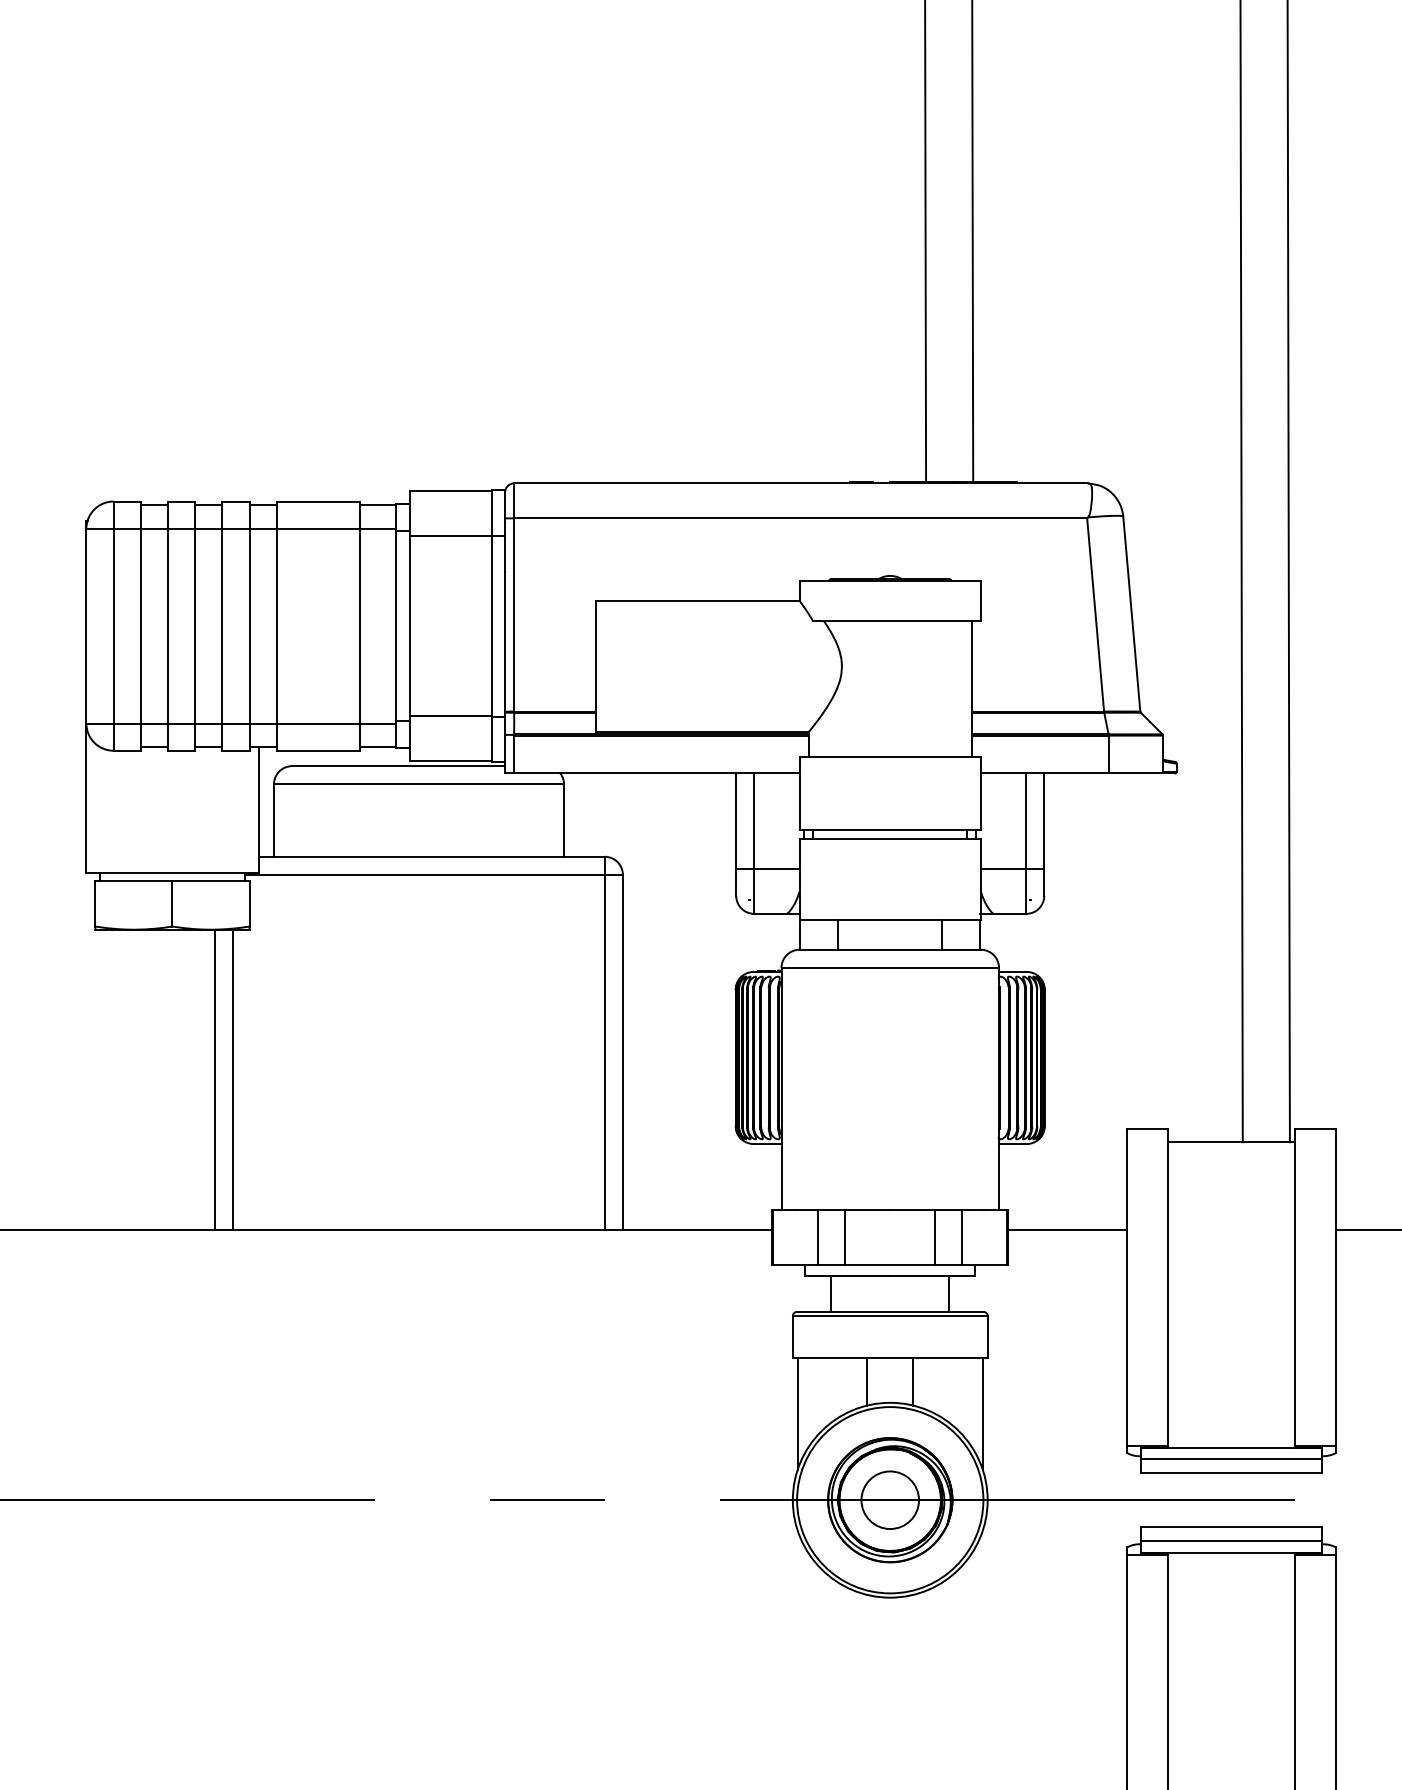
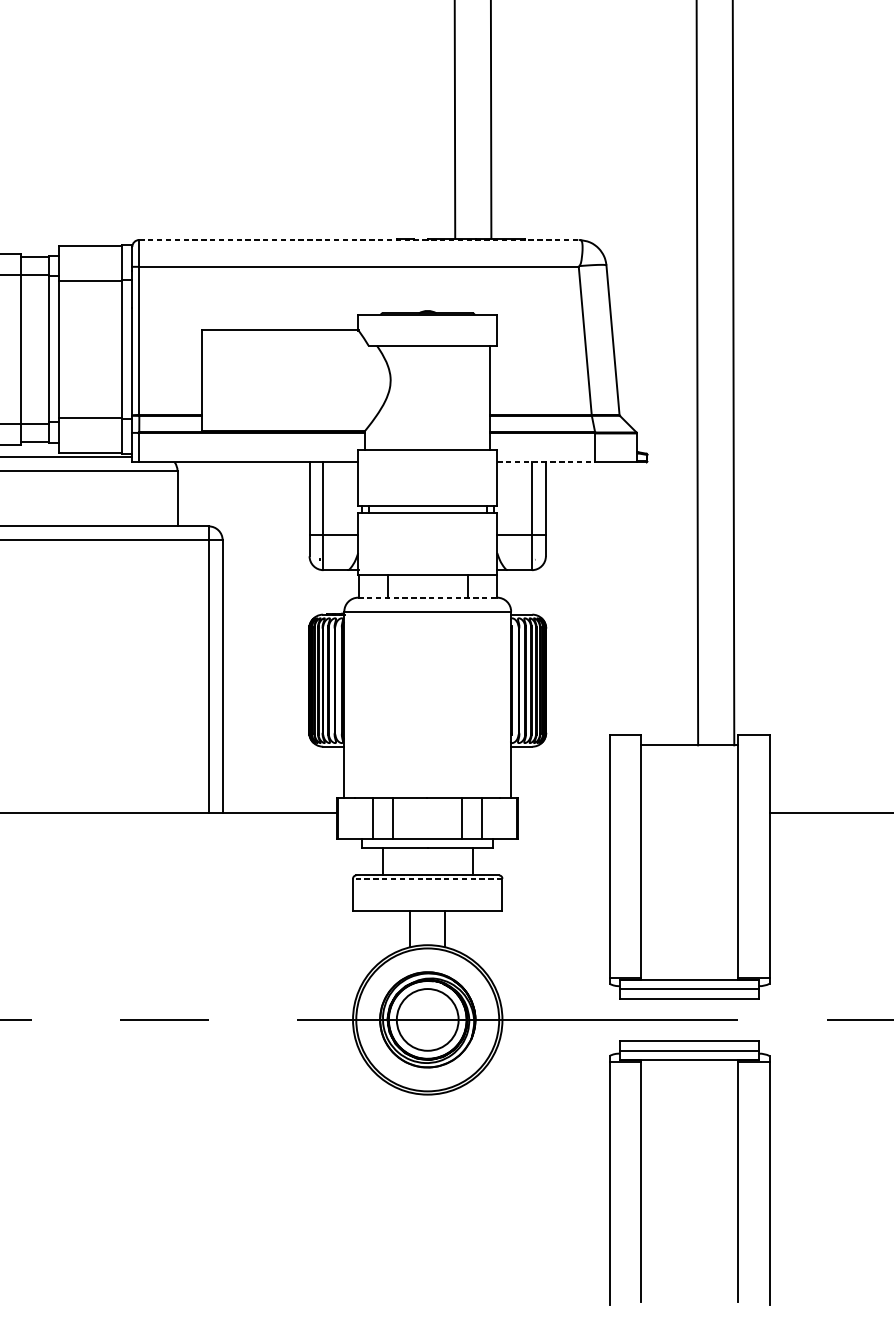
line: (801, 483) -> (359, 240), solid -> dashed
line: (1044, 773) -> (546, 462), solid -> dashed
line: (890, 949) -> (427, 597), solid -> dashed
line: (1067, 1230) -> (563, 813), removed
line: (889, 1316) -> (427, 878), solid -> dashed
line: (797, 1413) -> (356, 953), removed
line: (982, 1413) -> (498, 953), removed
circle: (890, 1500) -> (427, 1020), size x1.4

